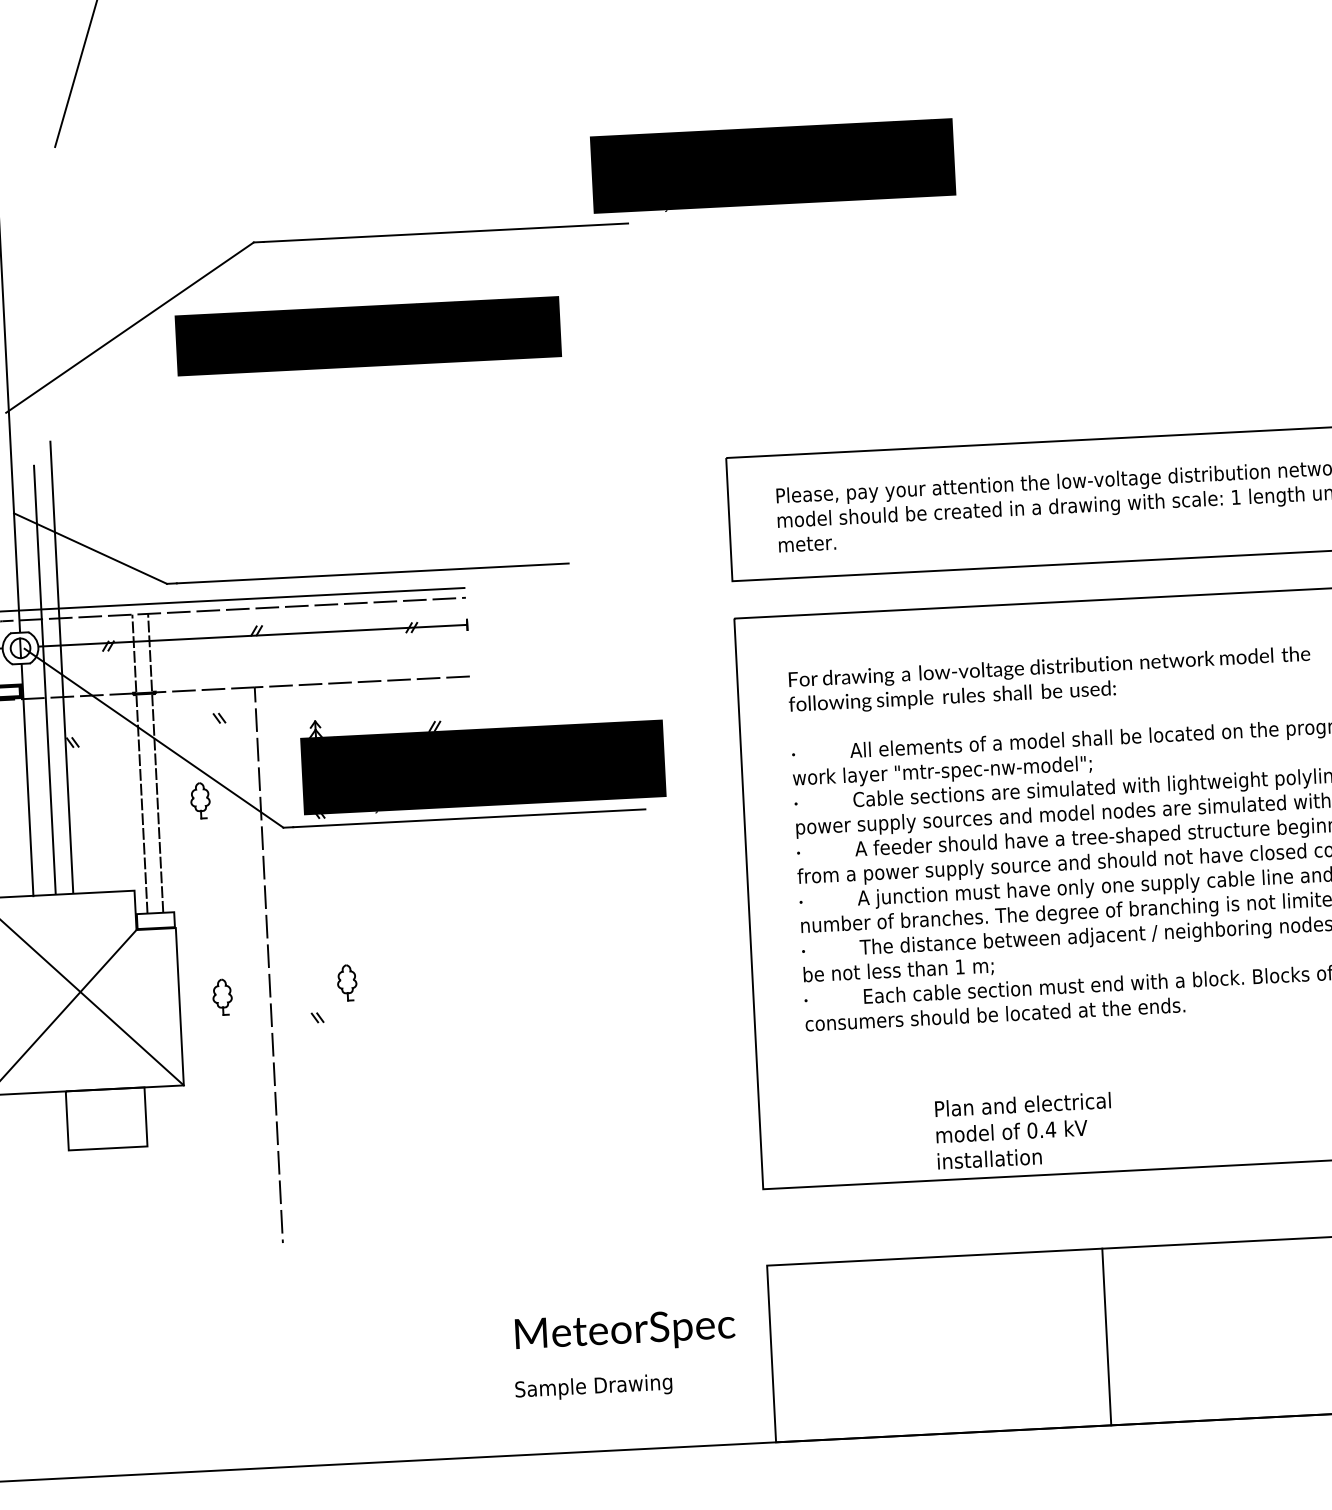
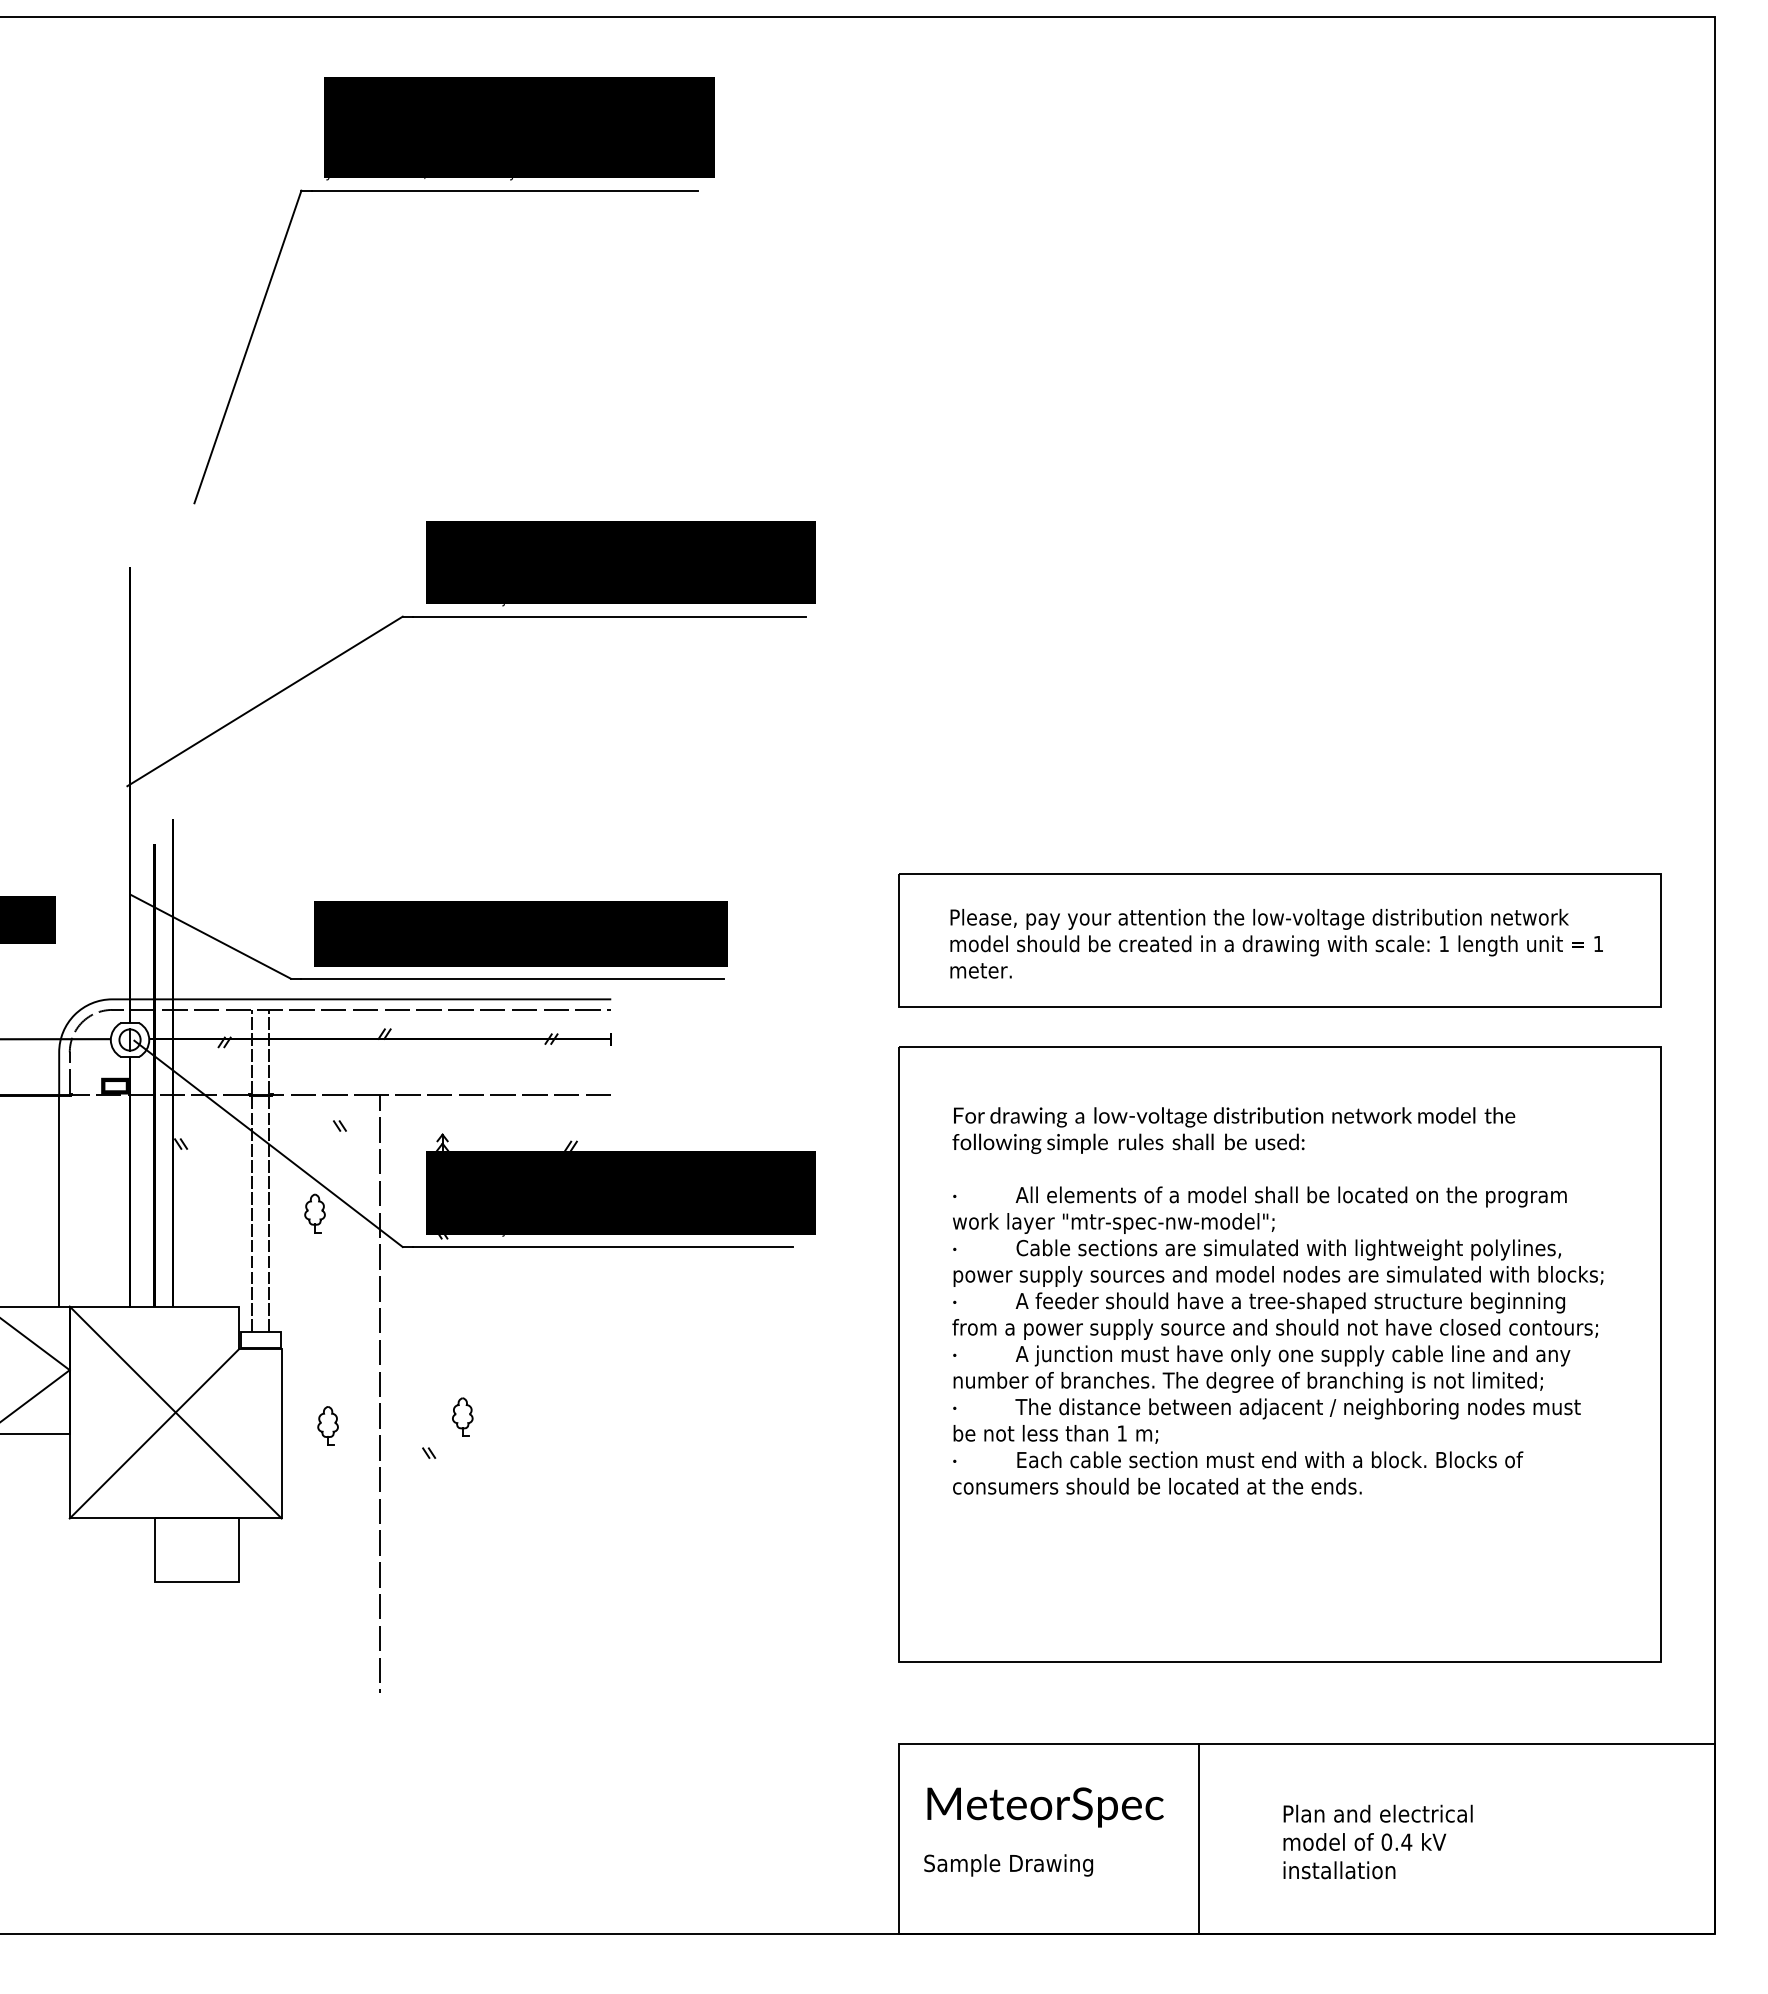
part: (772, 166) -> (620, 563), moved
part: (368, 336) -> (520, 933), moved
text: (1023, 1130) -> (1377, 1841), moved
line: (1106, 1336) -> (1198, 1838), moved
text: (624, 1354) -> (1043, 1831), moved

